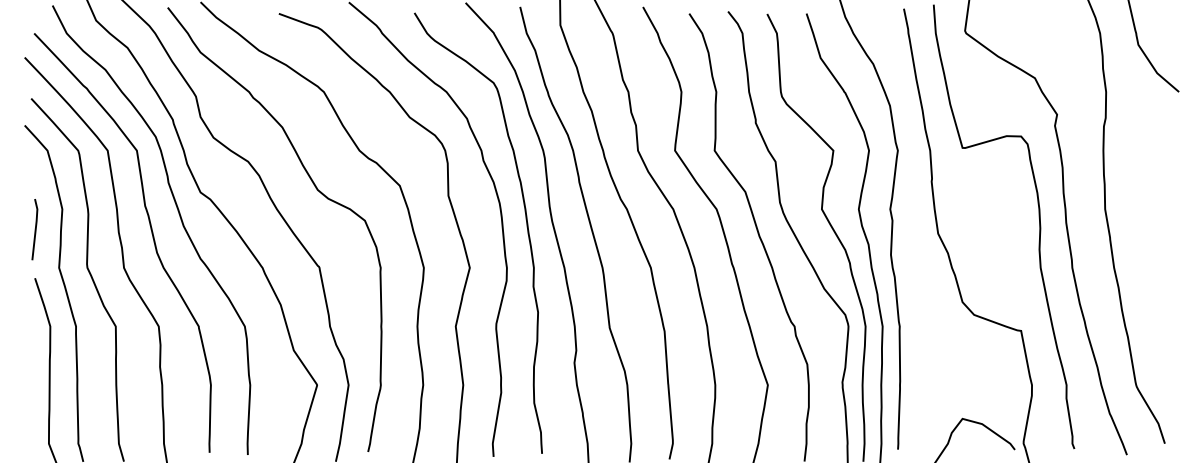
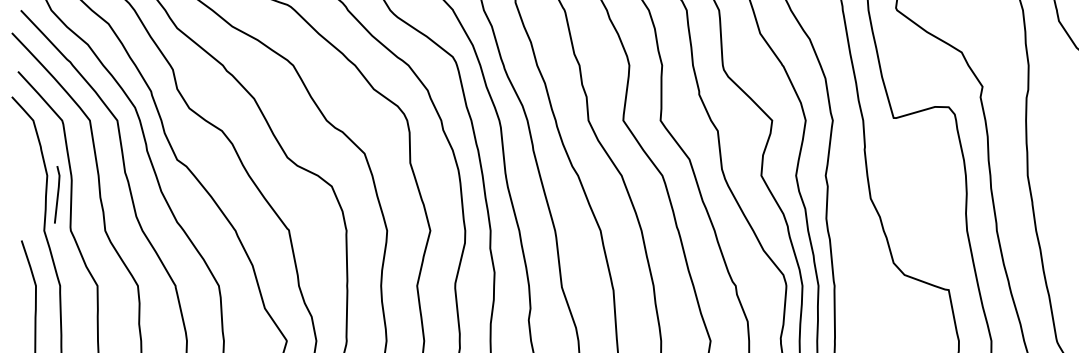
line: (34, 229) -> (56, 194), moved

